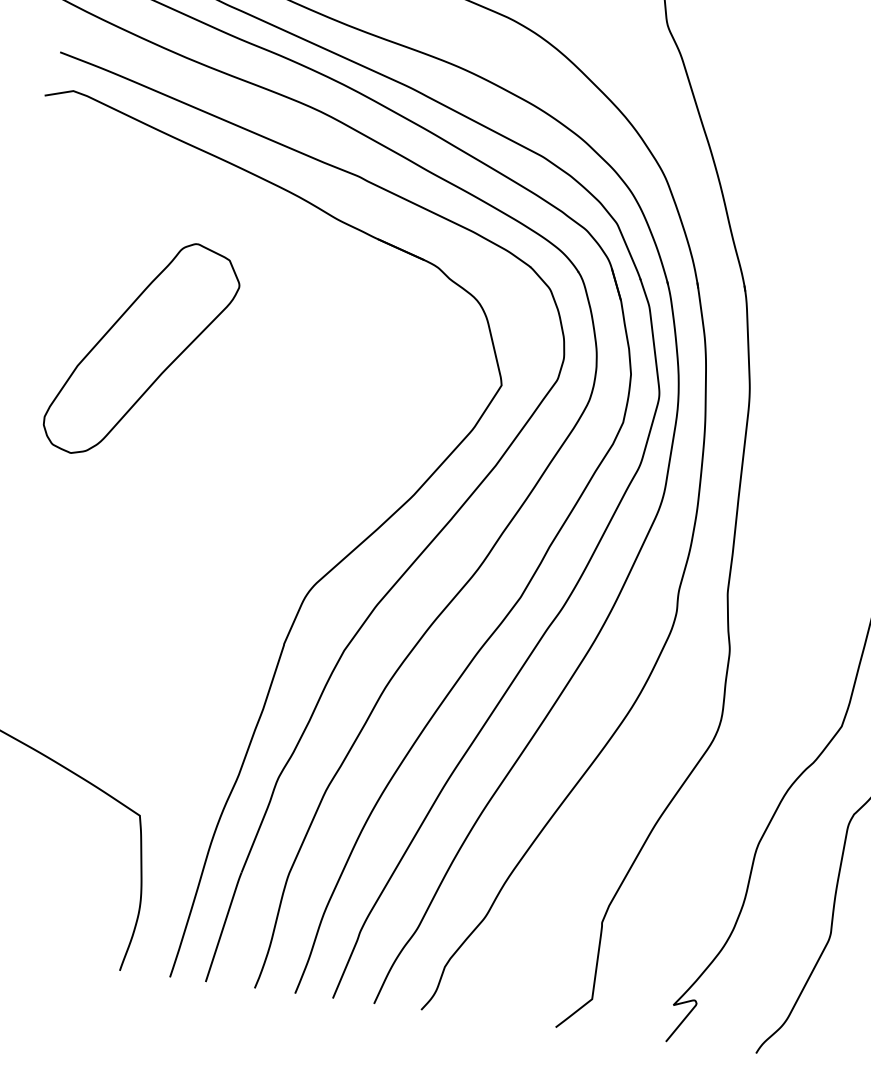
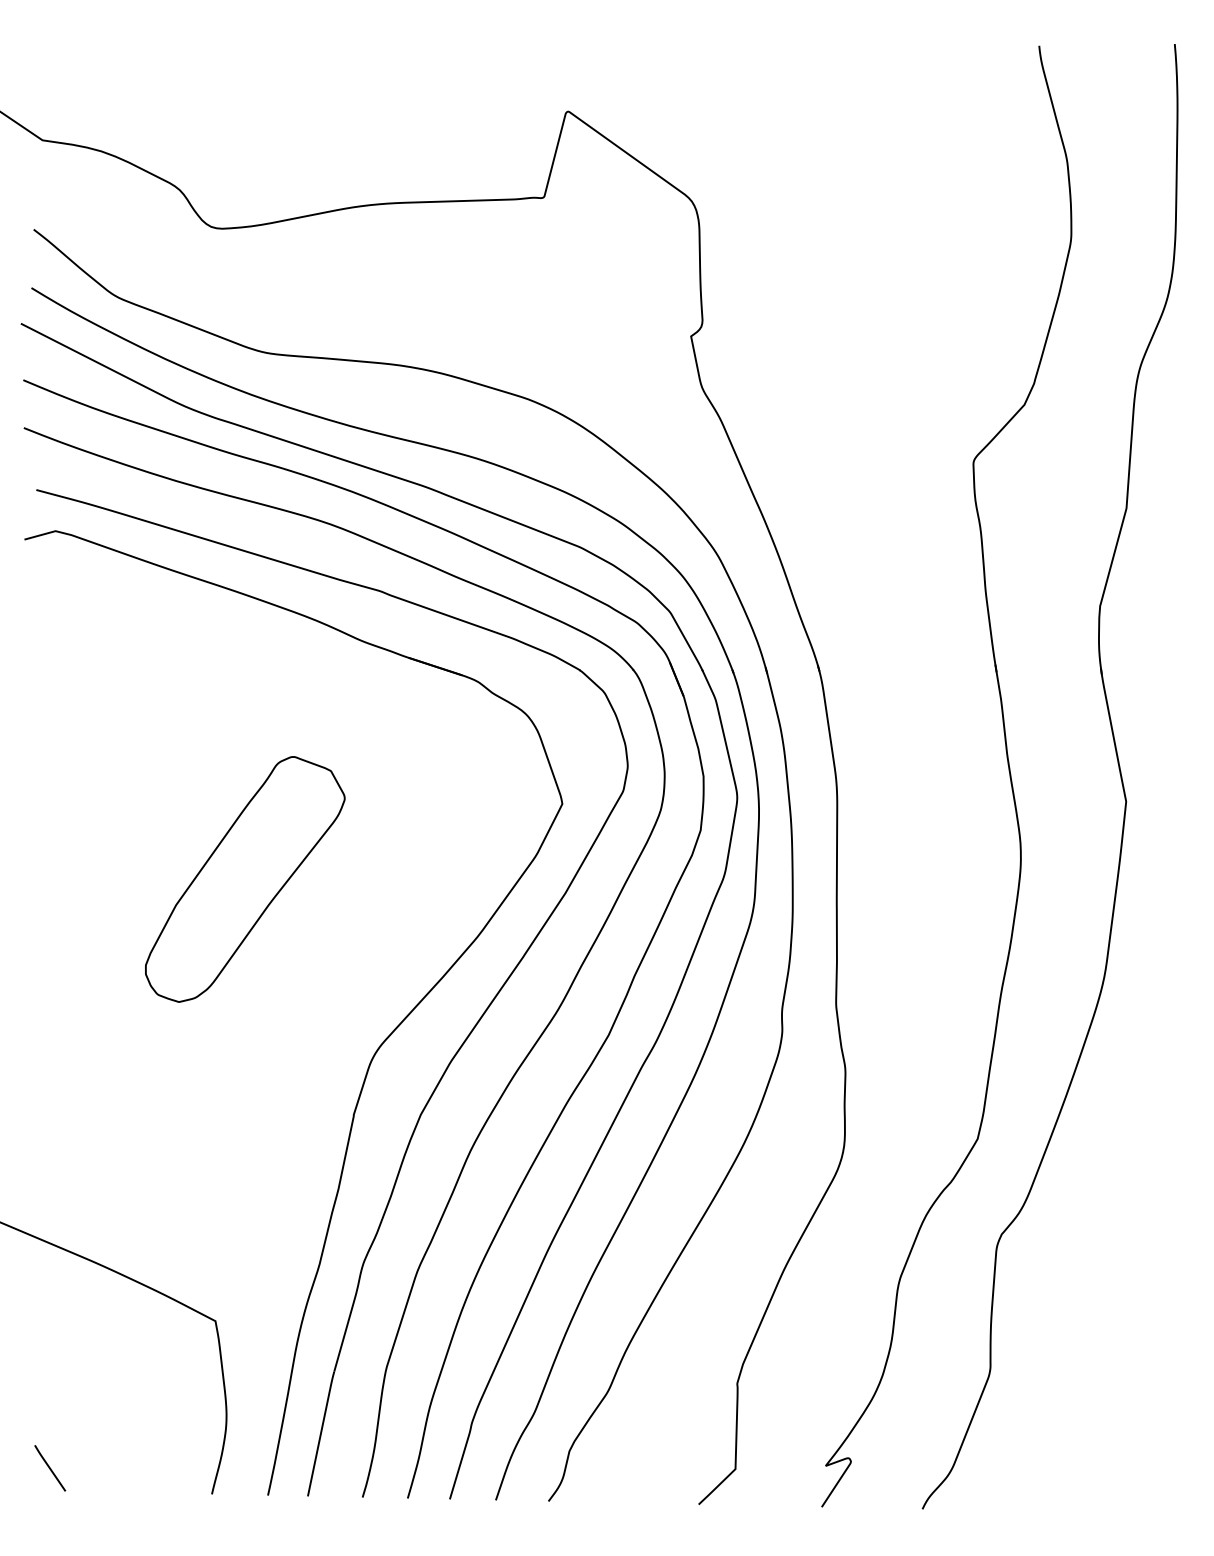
part: (142, 349) -> (245, 879), moved

